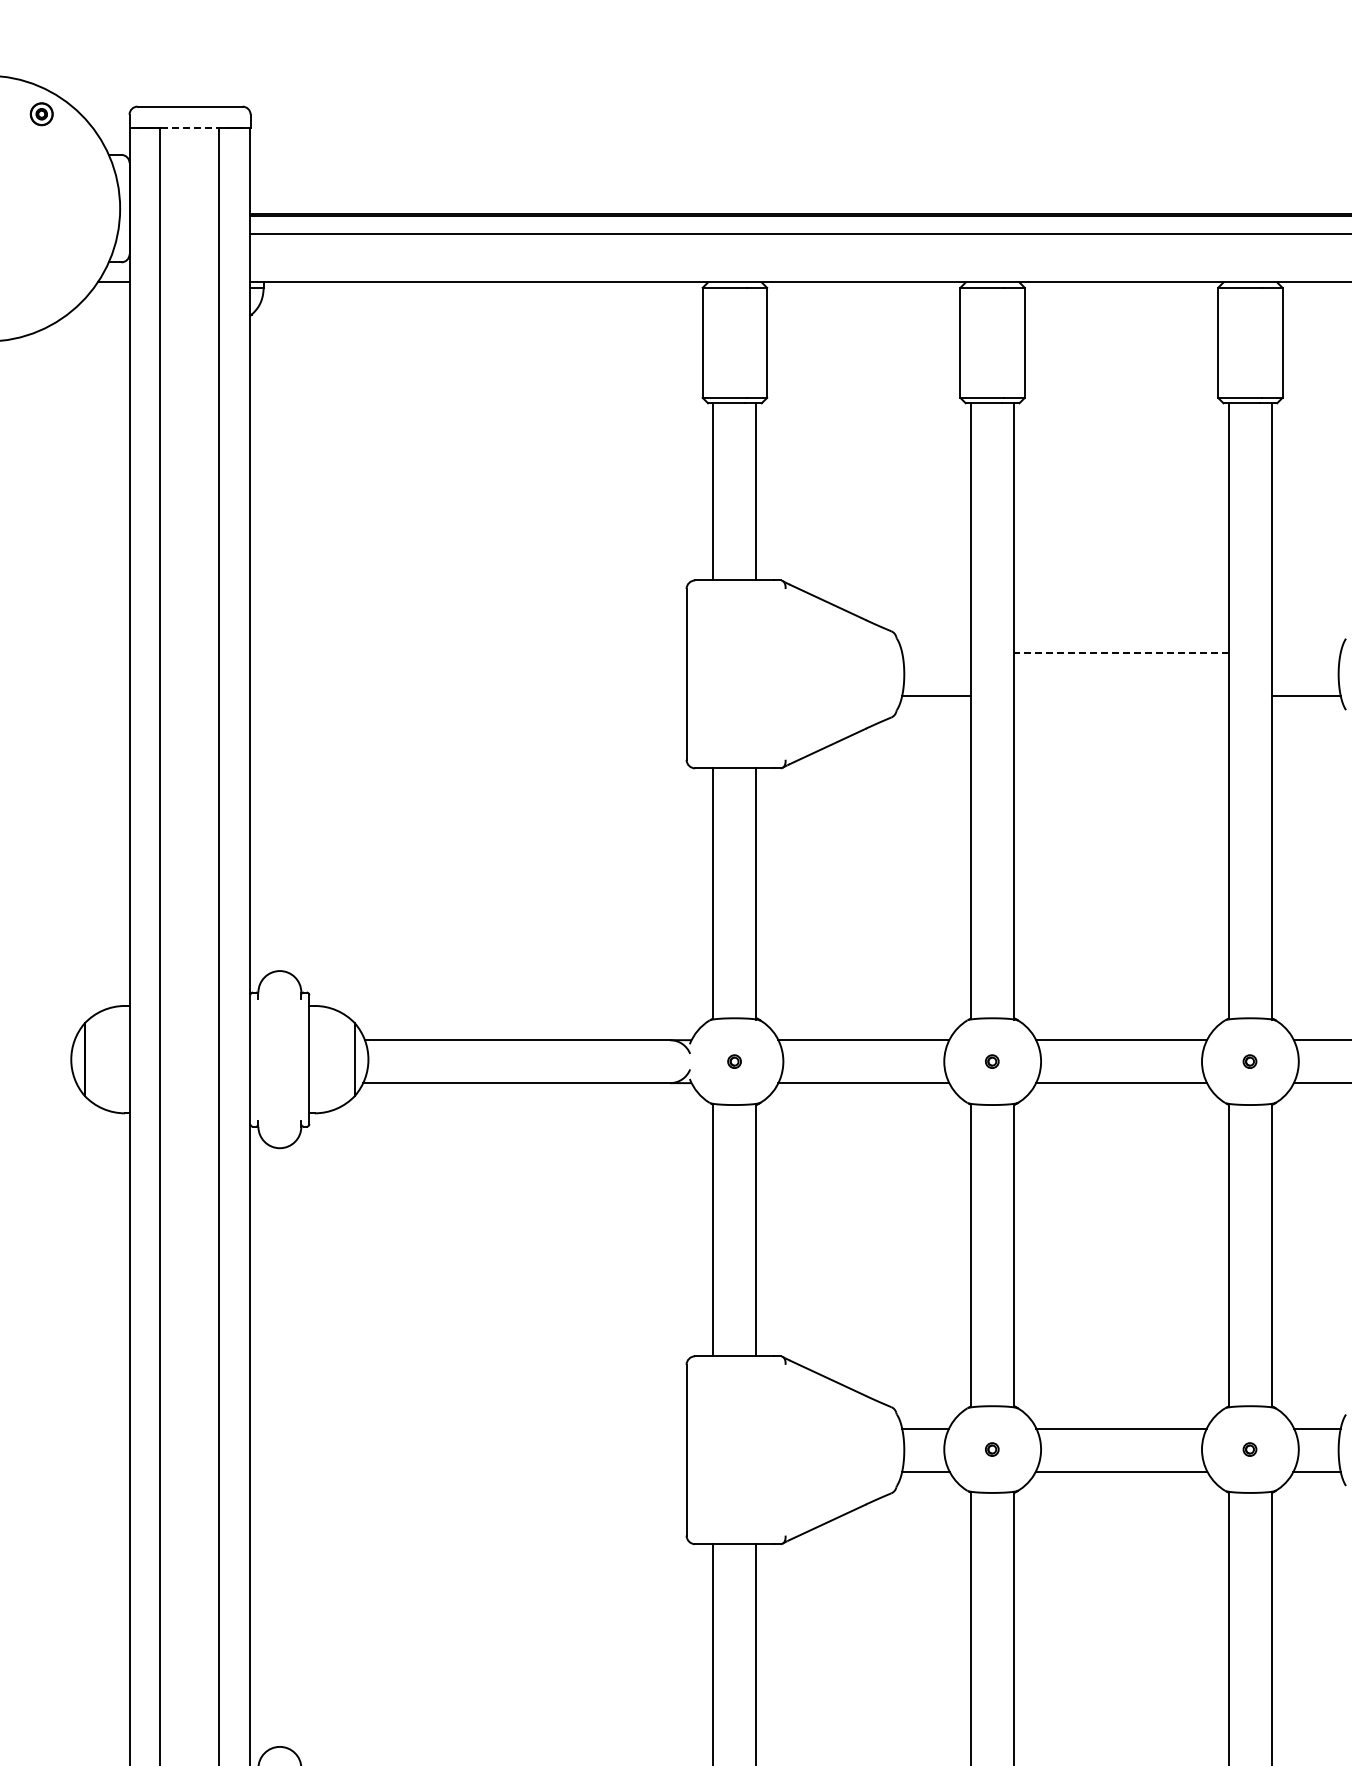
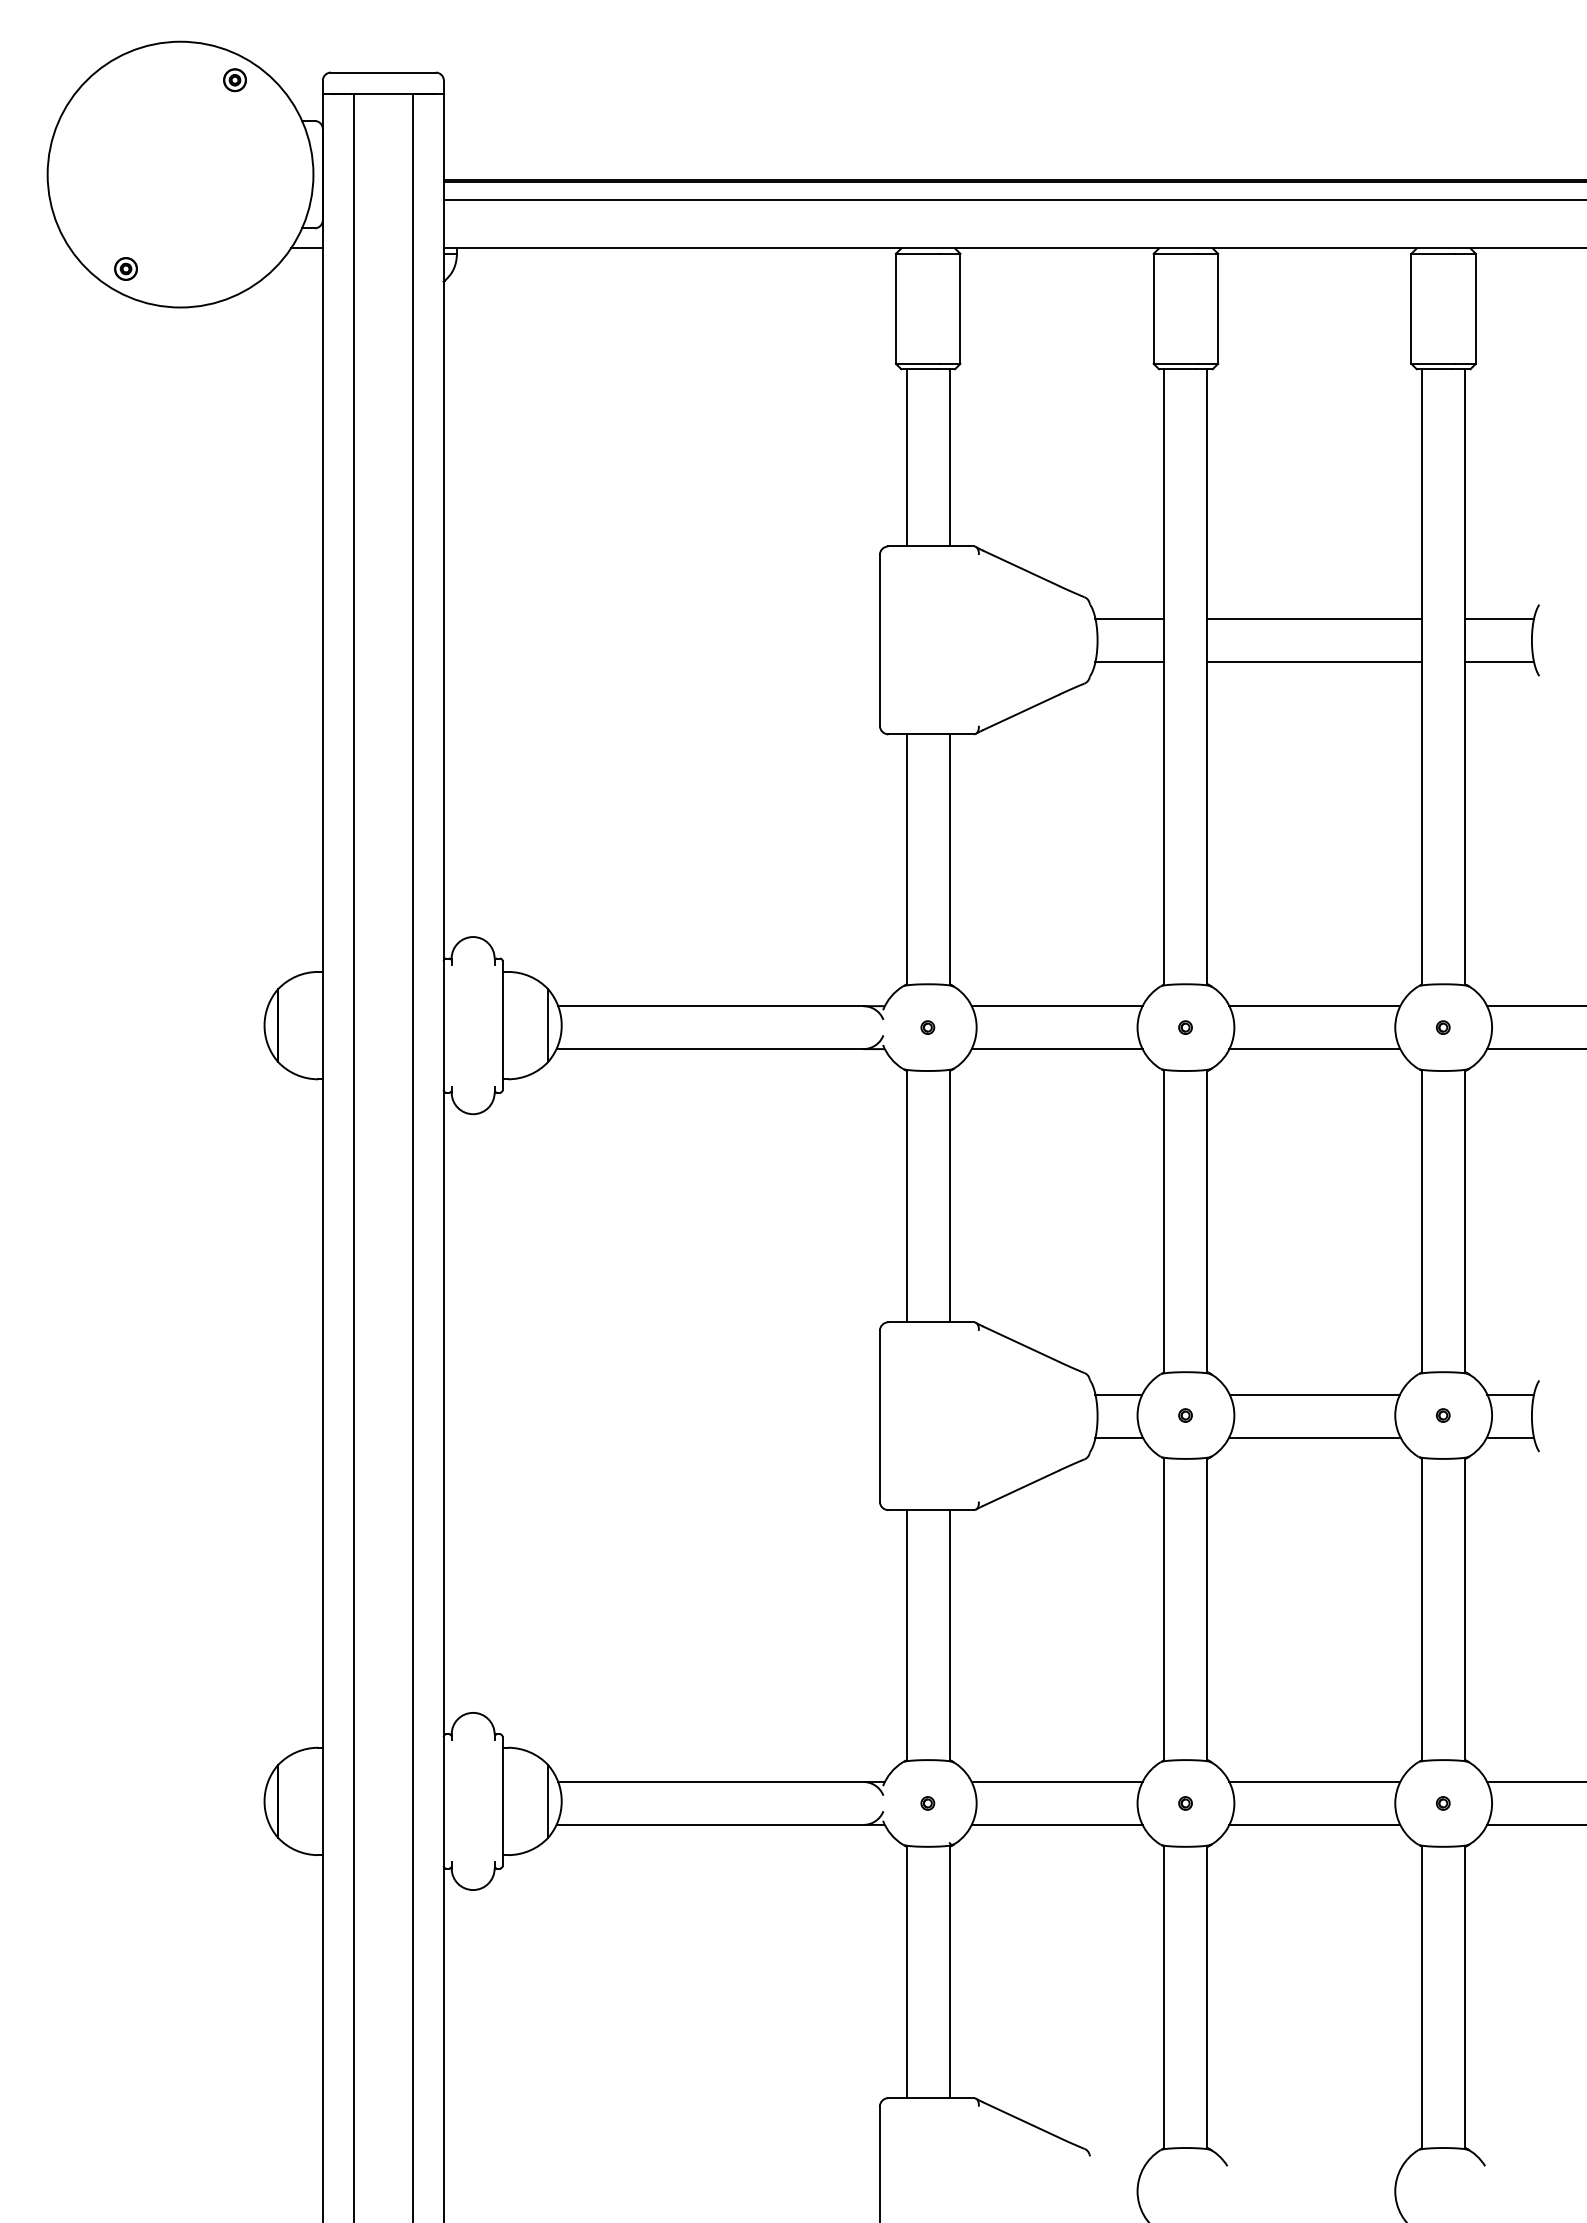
line: (190, 128) -> (383, 94), dashed -> solid
line: (936, 652) -> (1129, 618), added
line: (1121, 652) -> (1314, 618), dashed -> solid
line: (1306, 652) -> (1499, 618), added
line: (1121, 695) -> (1314, 661), added

